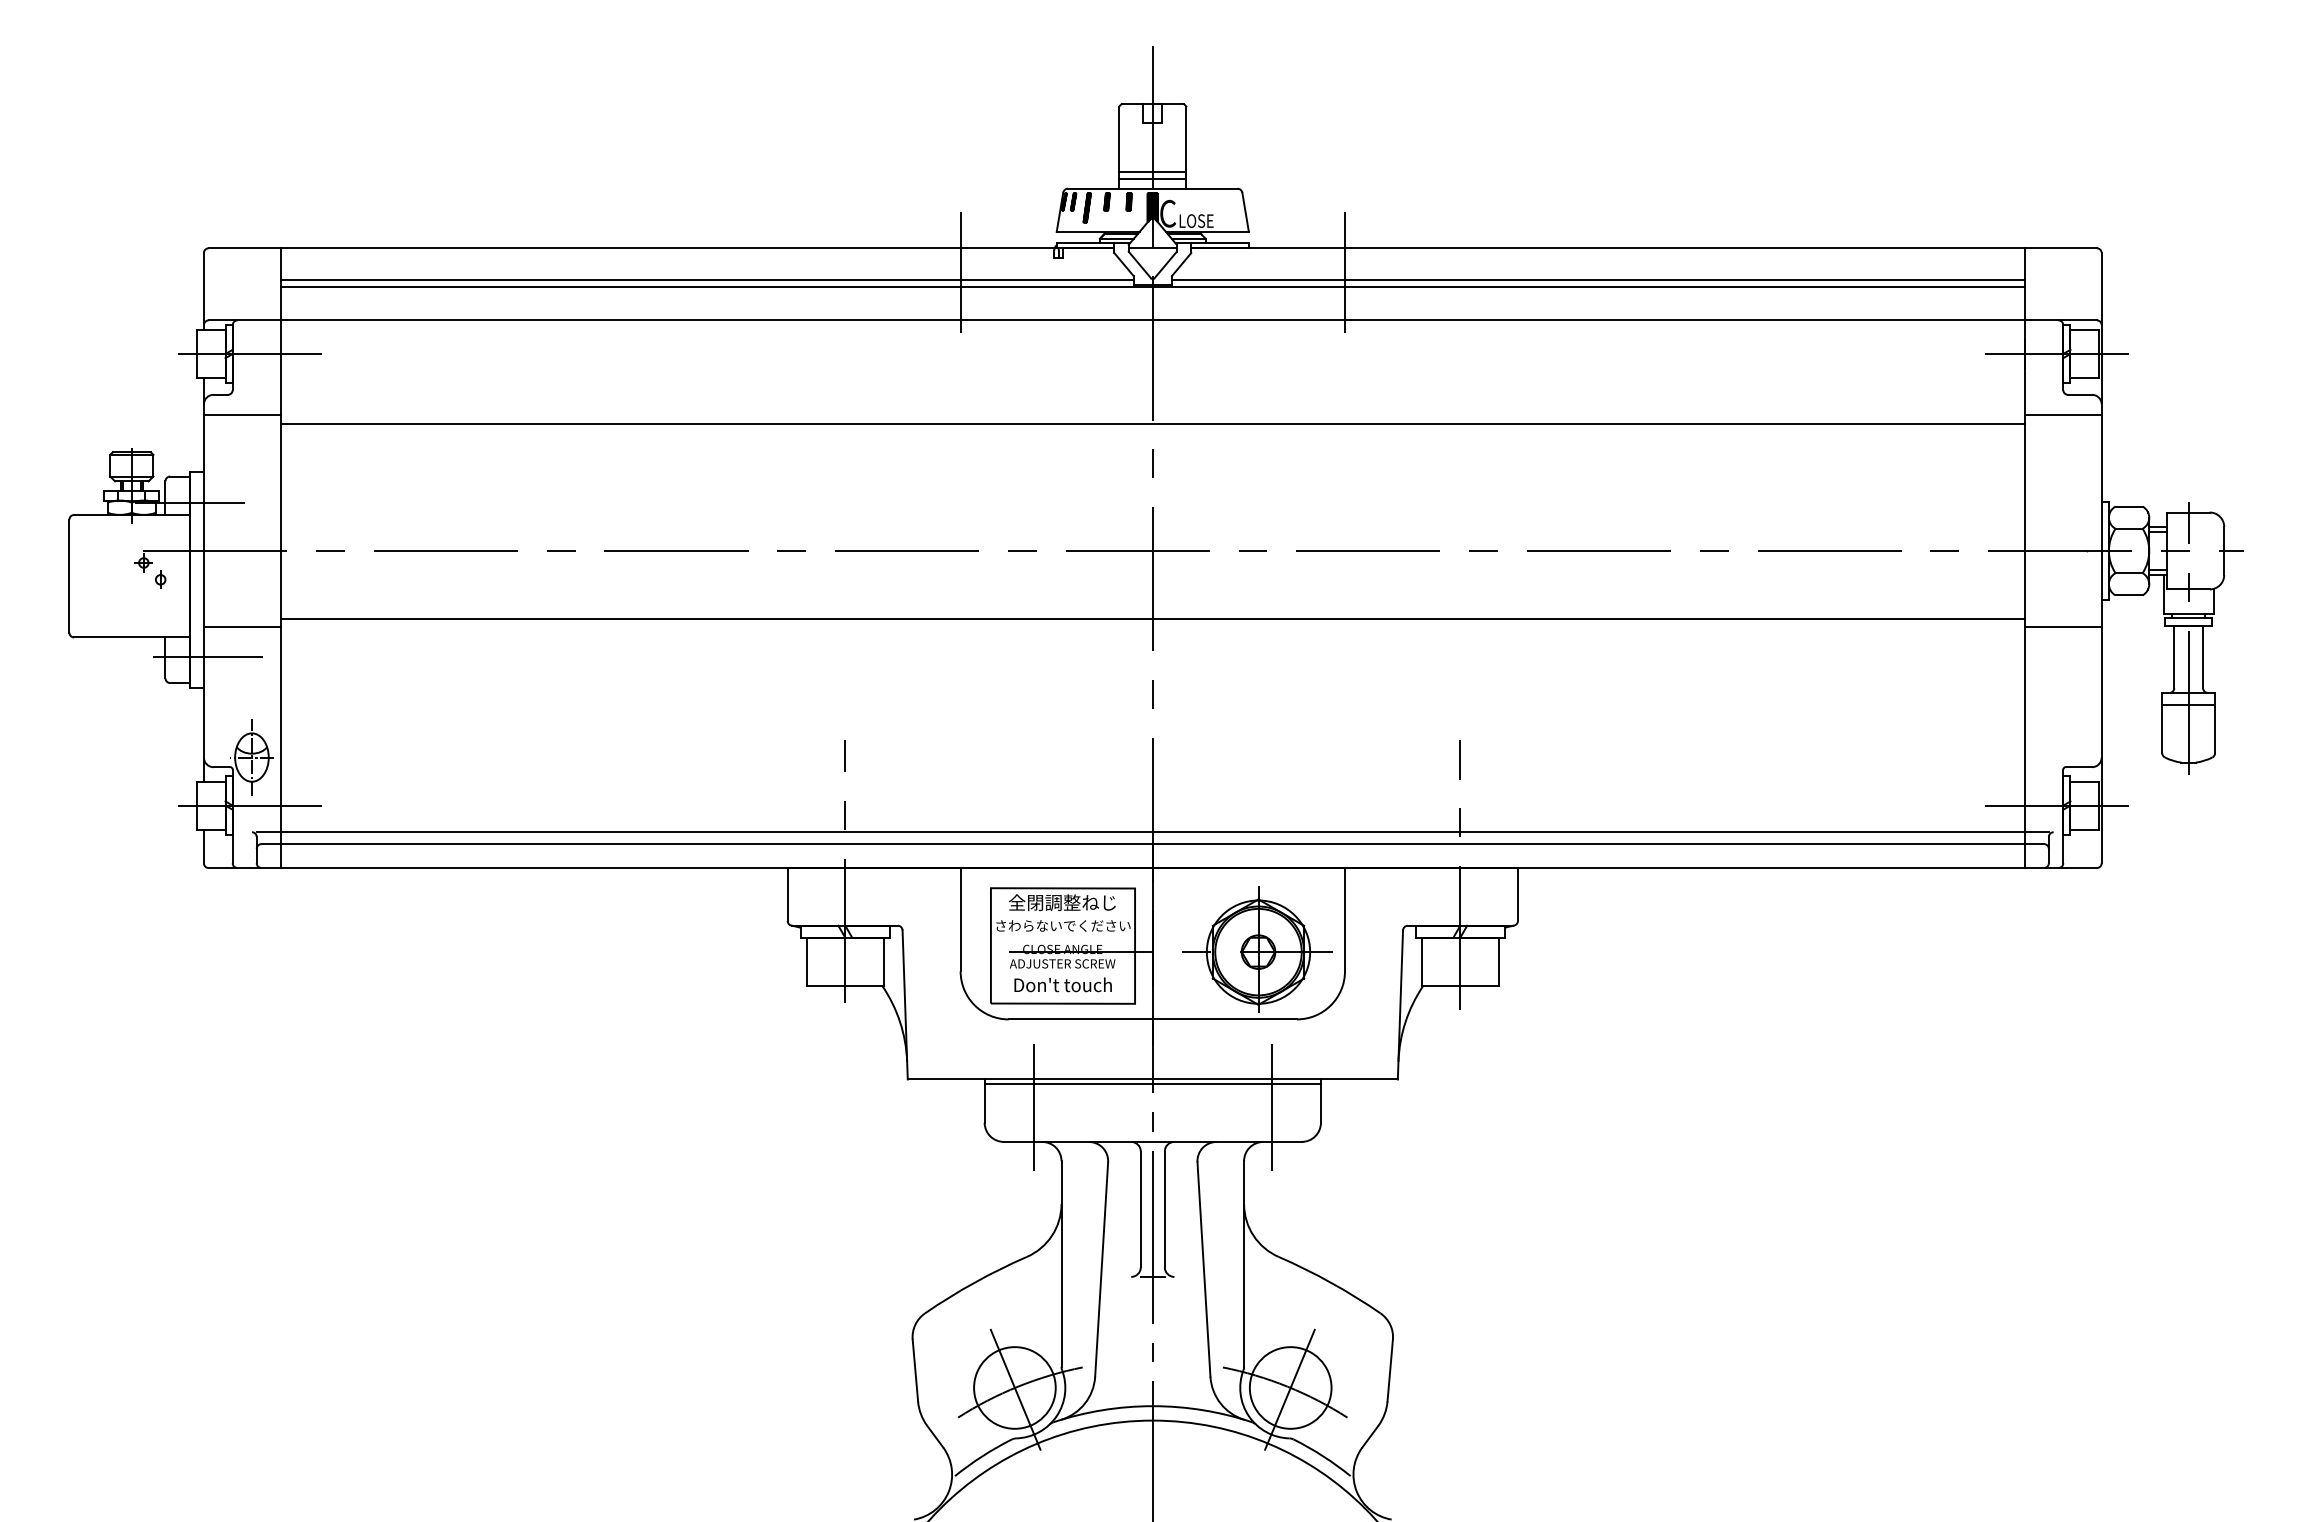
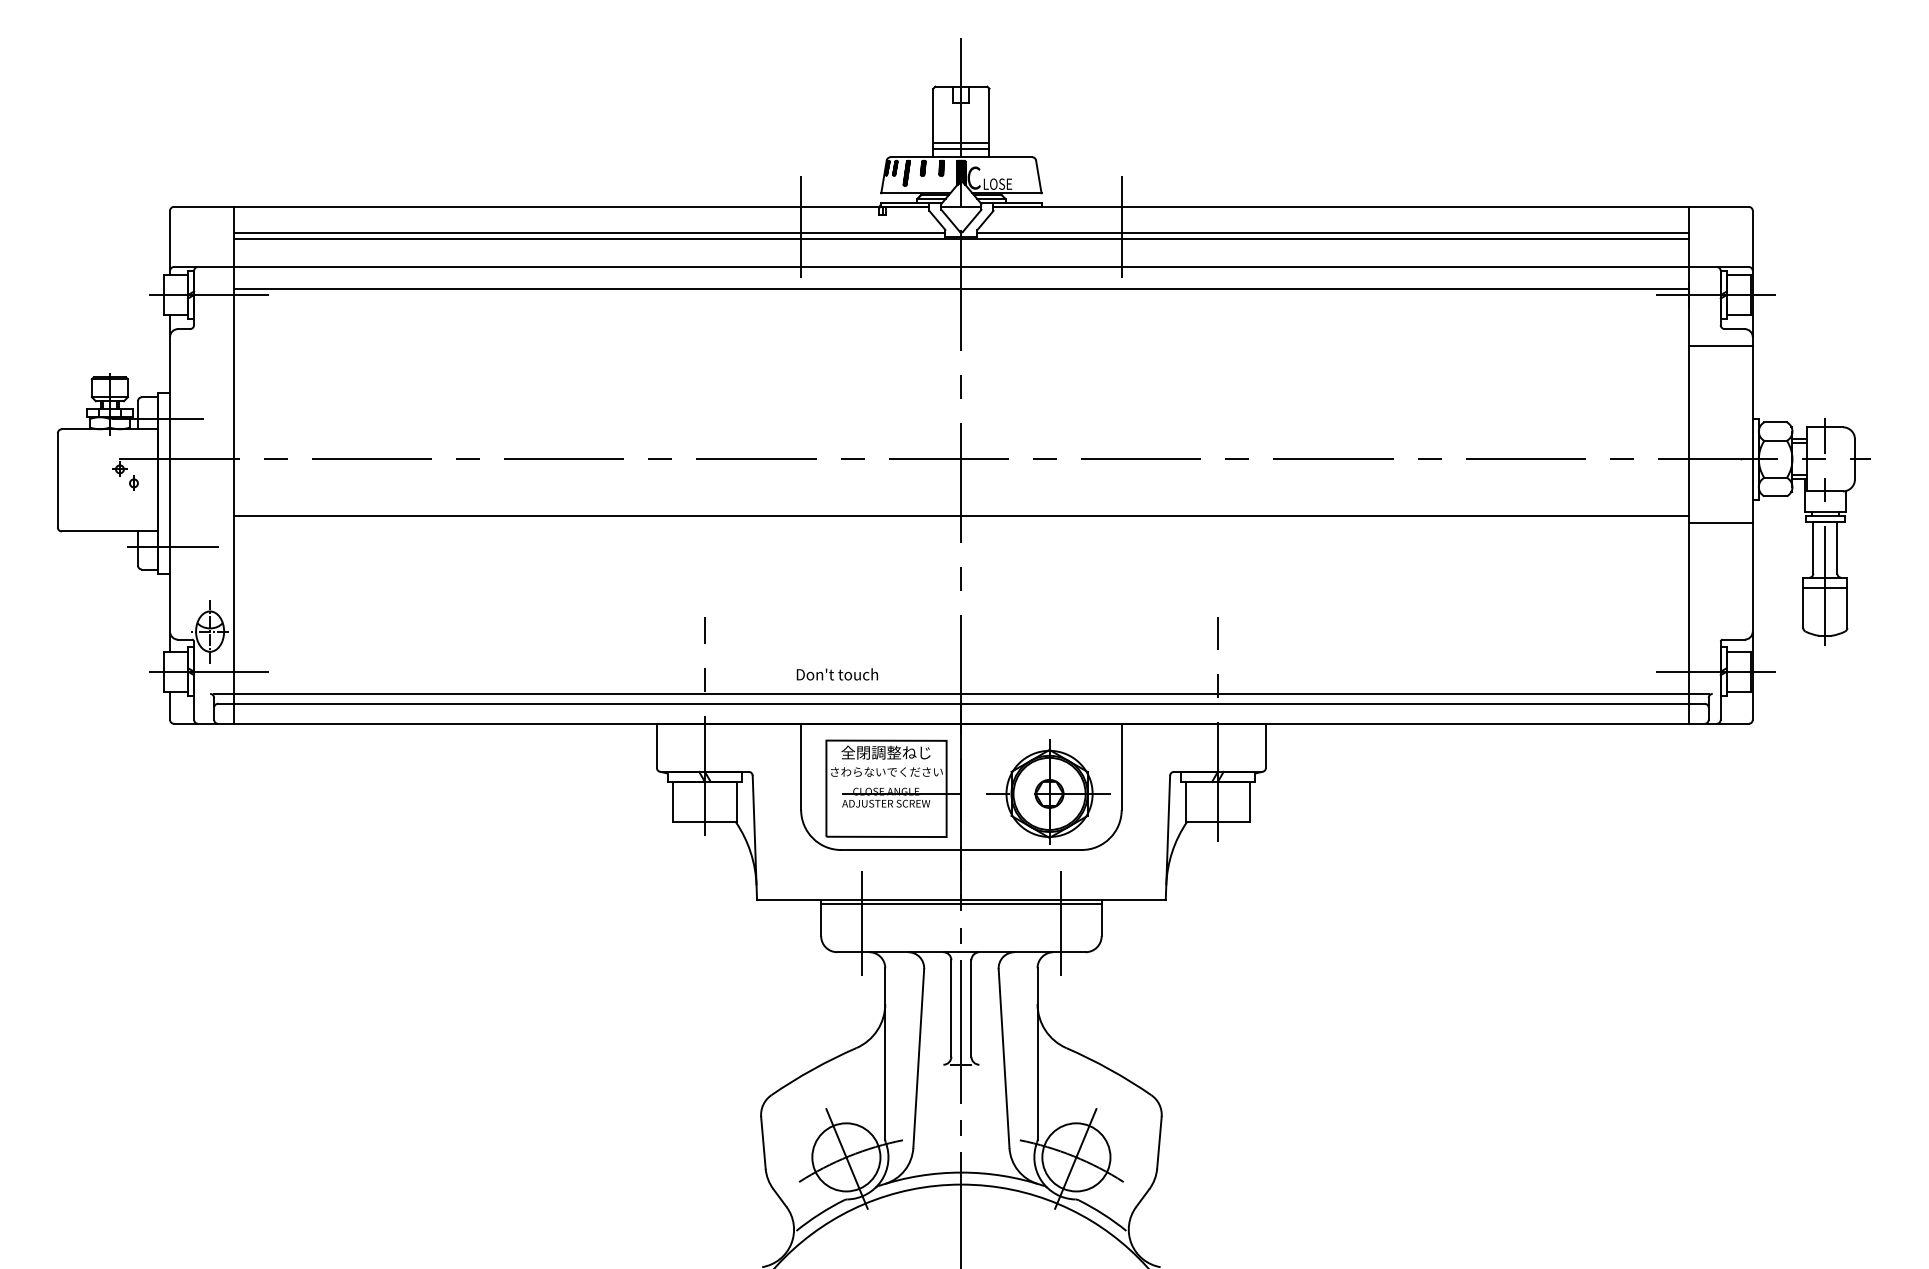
line: (241, 414) -> (201, 345), removed
line: (1152, 423) -> (961, 288), moved
line: (241, 627) -> (201, 523), removed
text: (1062, 984) -> (836, 674), moved

